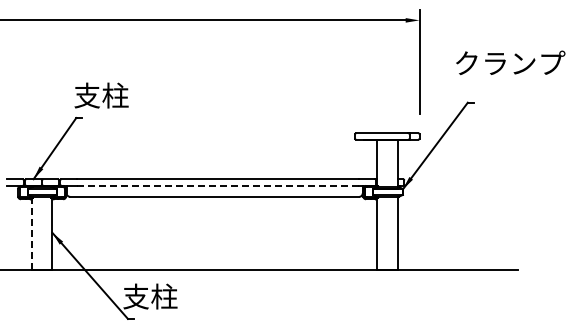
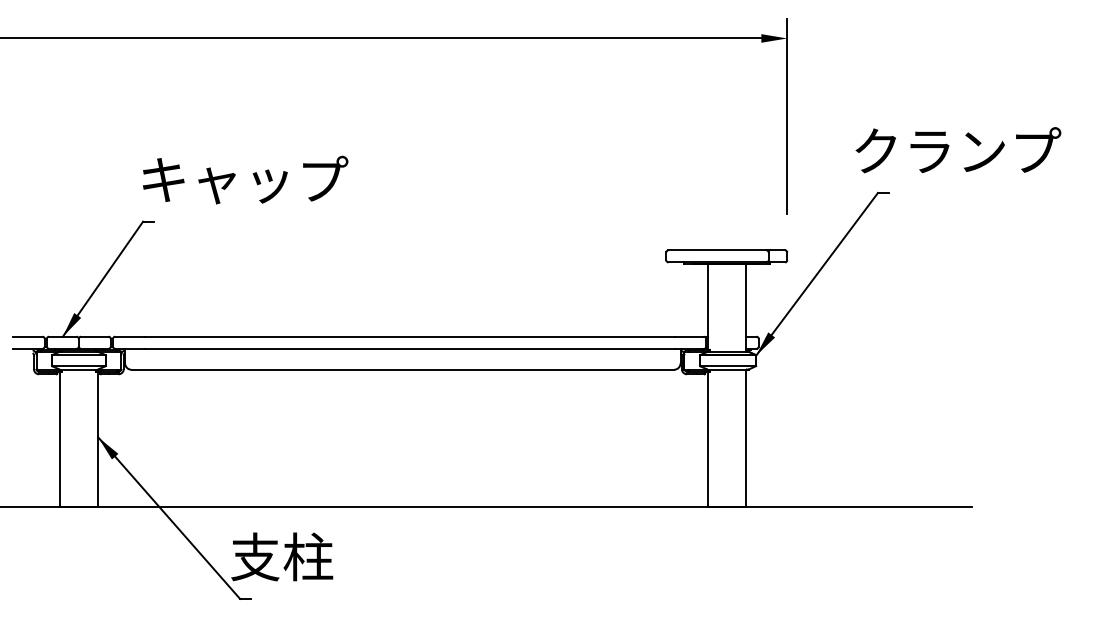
text: (510, 62) -> (958, 149), moved
text: (129, 95) -> (242, 179), 支柱 -> キャップ
line: (218, 185) -> (409, 348), dashed -> solid
line: (31, 233) -> (58, 438), dashed -> solid

